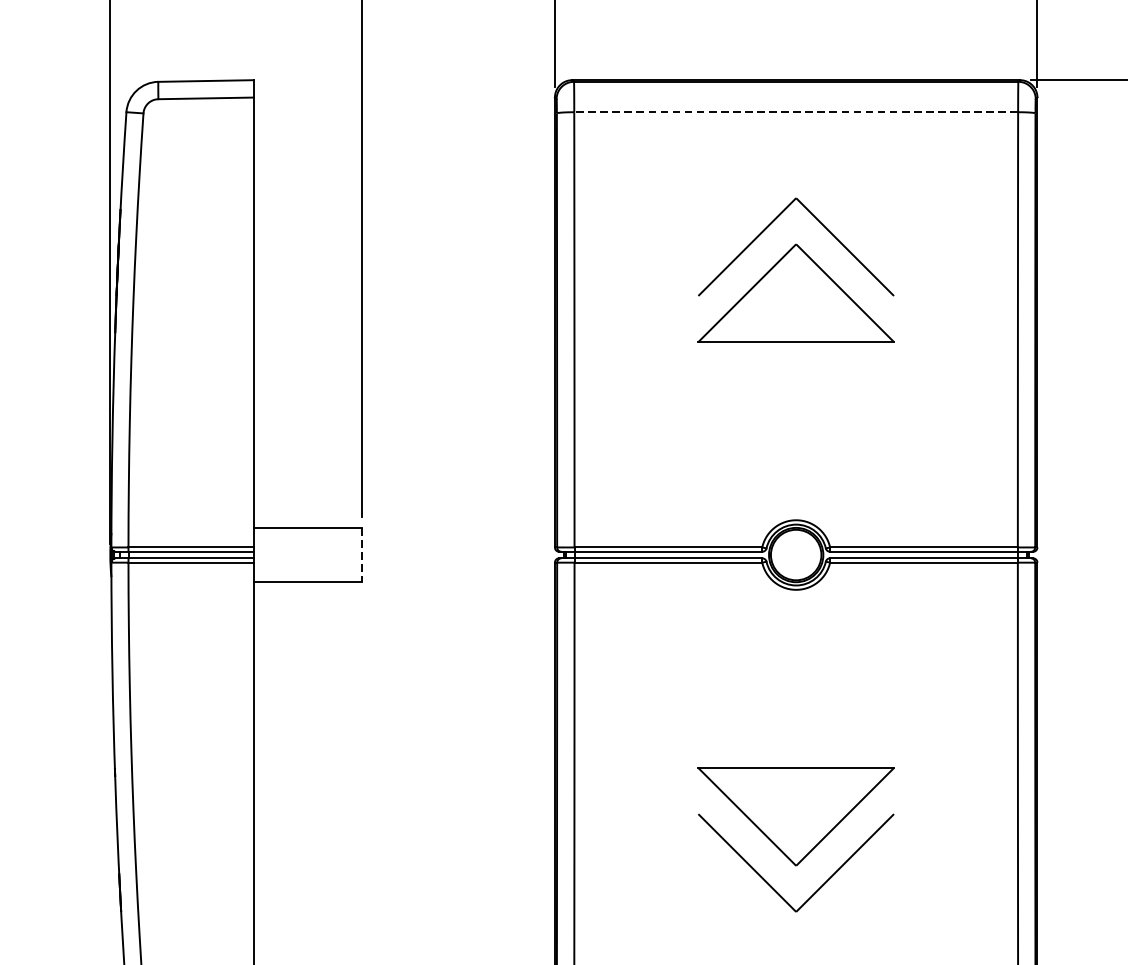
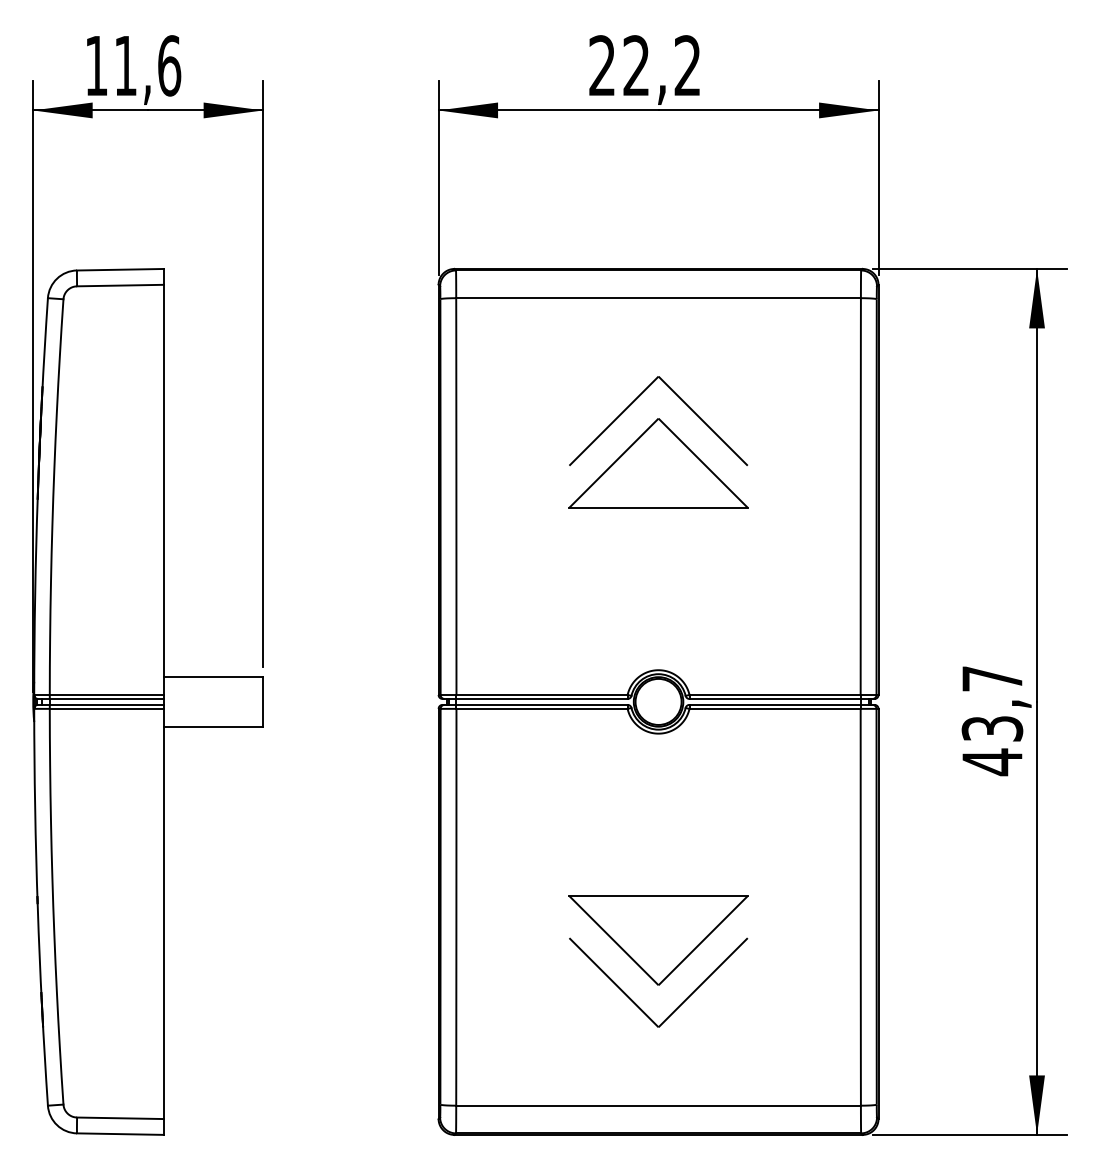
line: (796, 112) -> (658, 298), dashed -> solid
line: (362, 554) -> (263, 701), dashed -> solid

